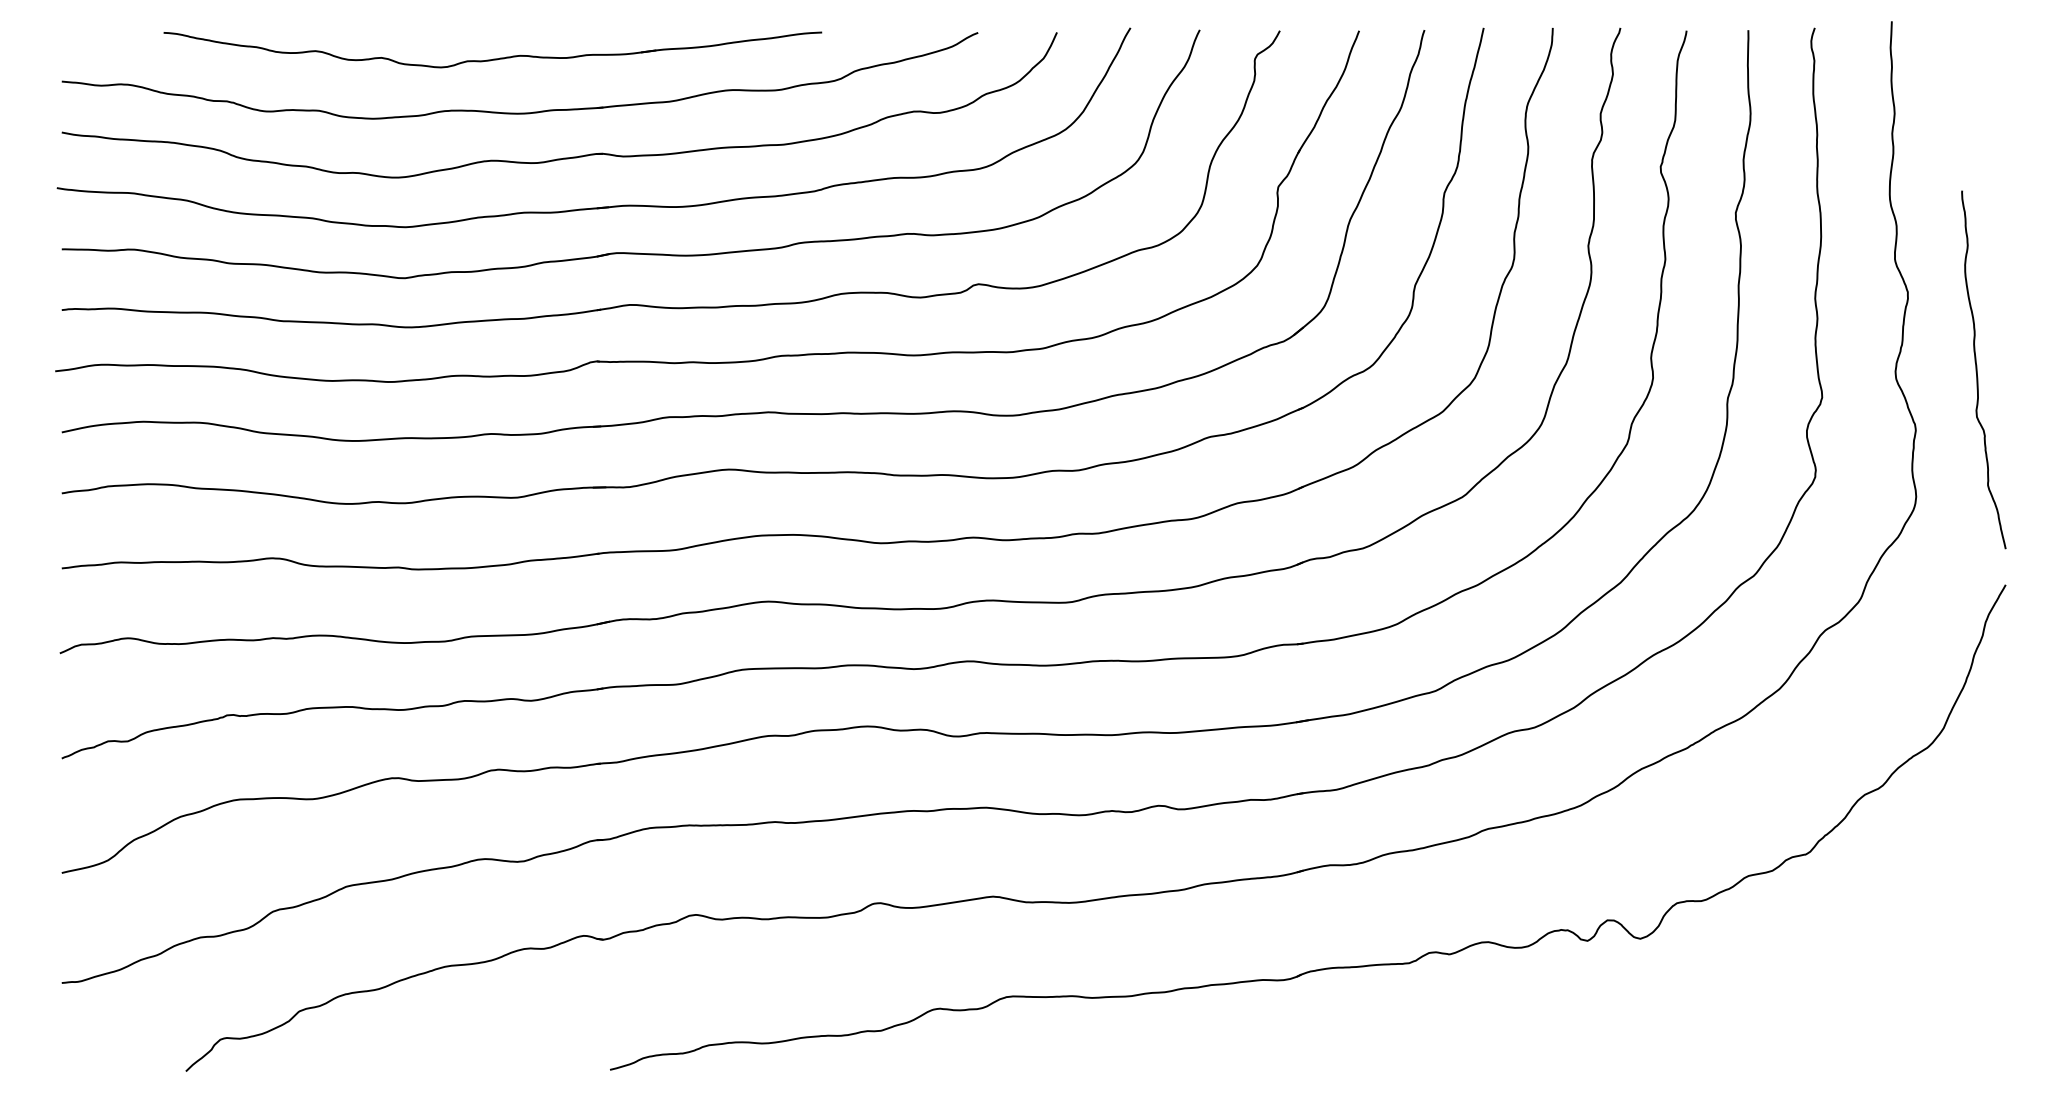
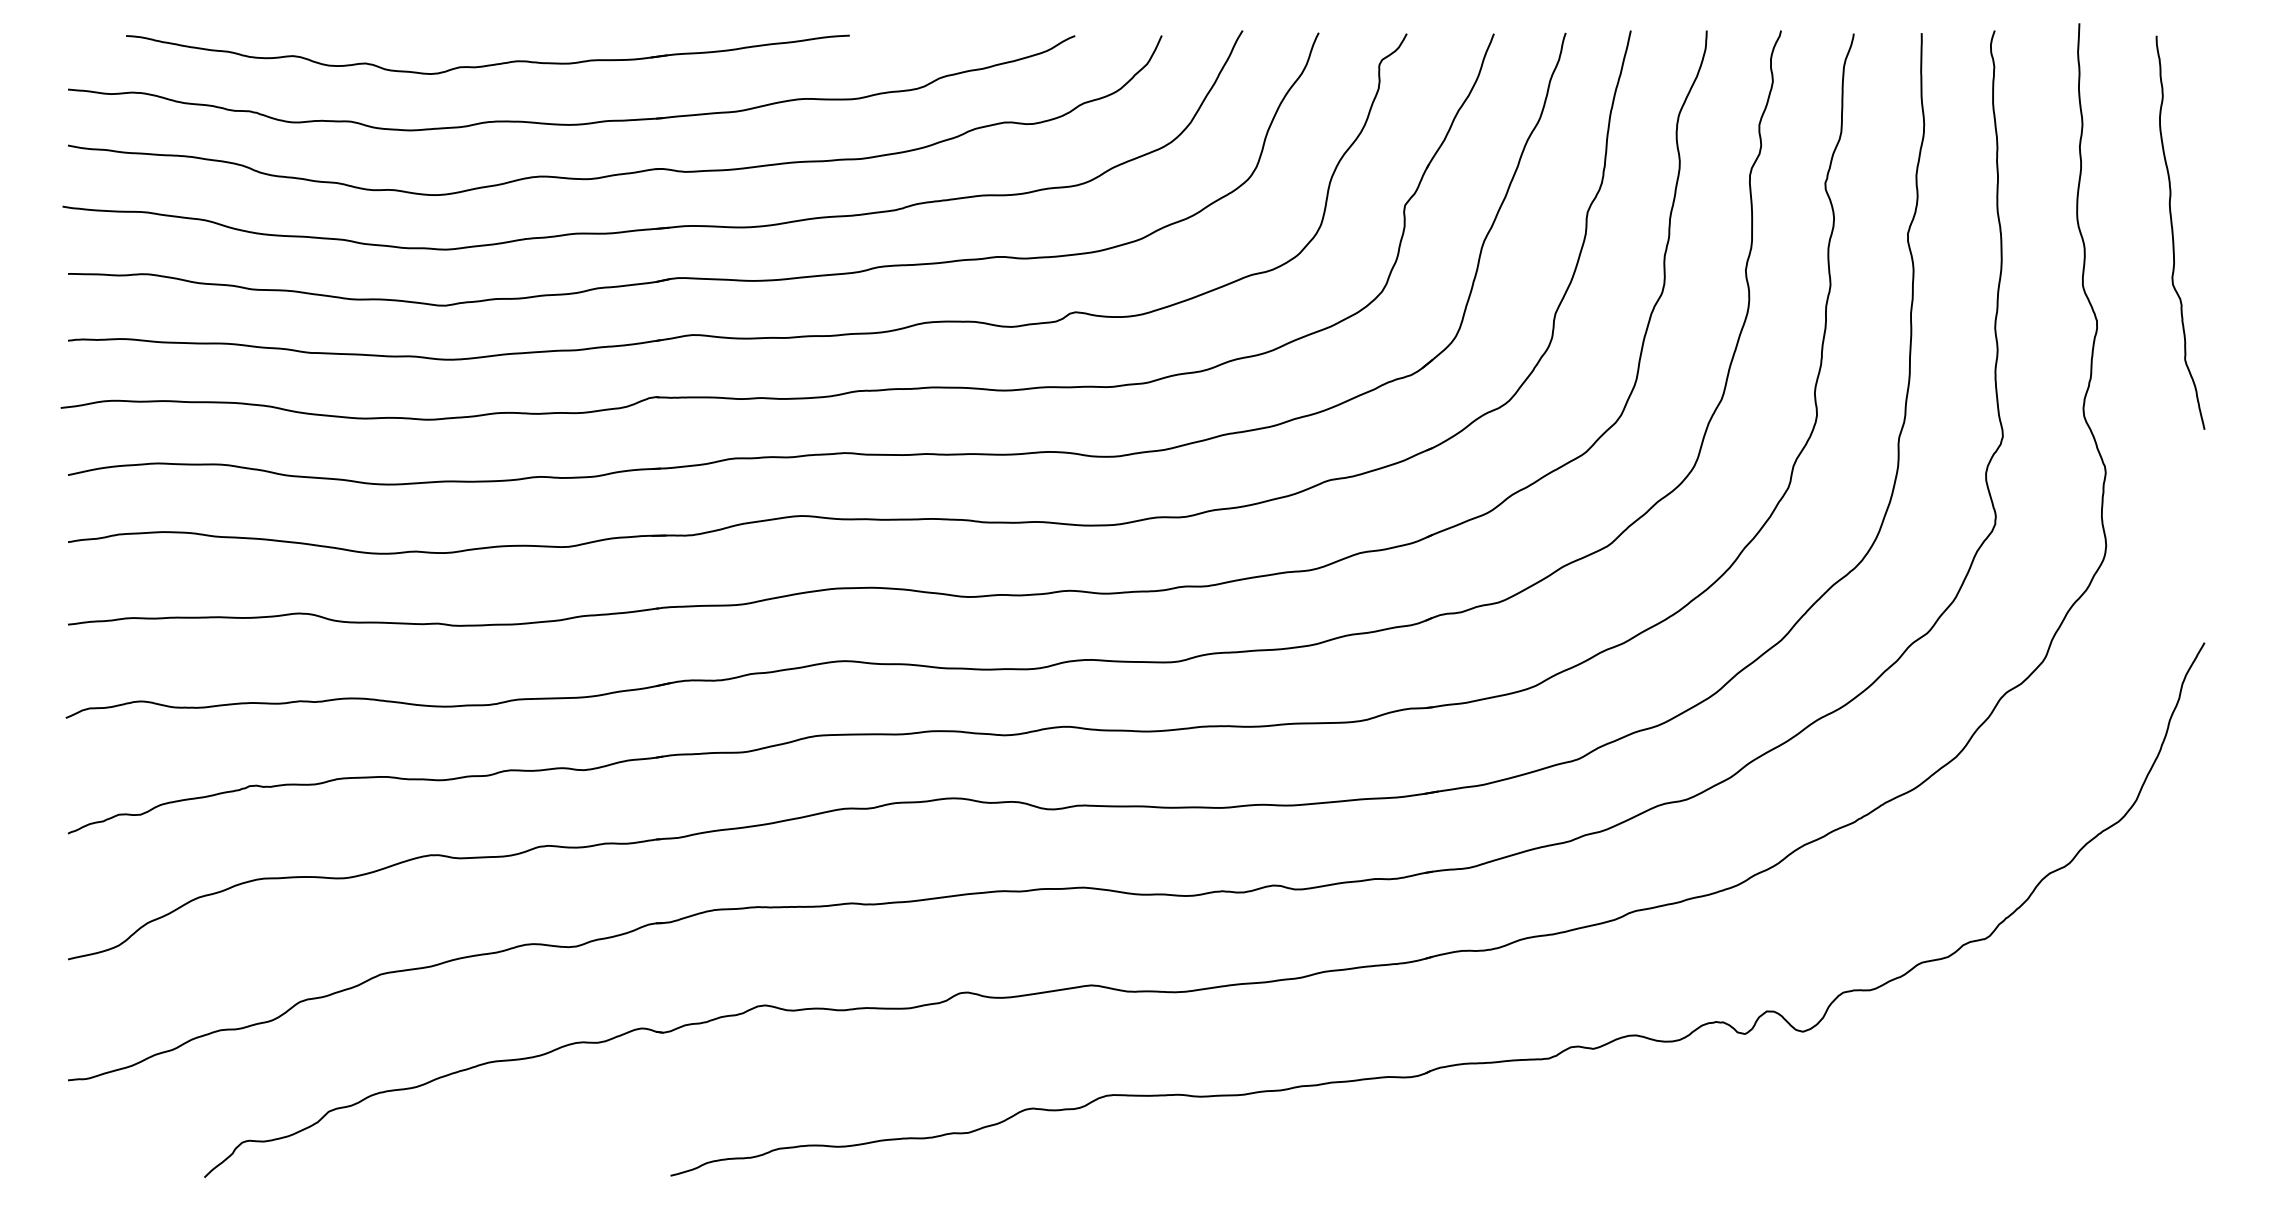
part: (493, 58) -> (488, 64), moved
curve: (1977, 369) -> (2173, 232), moved

